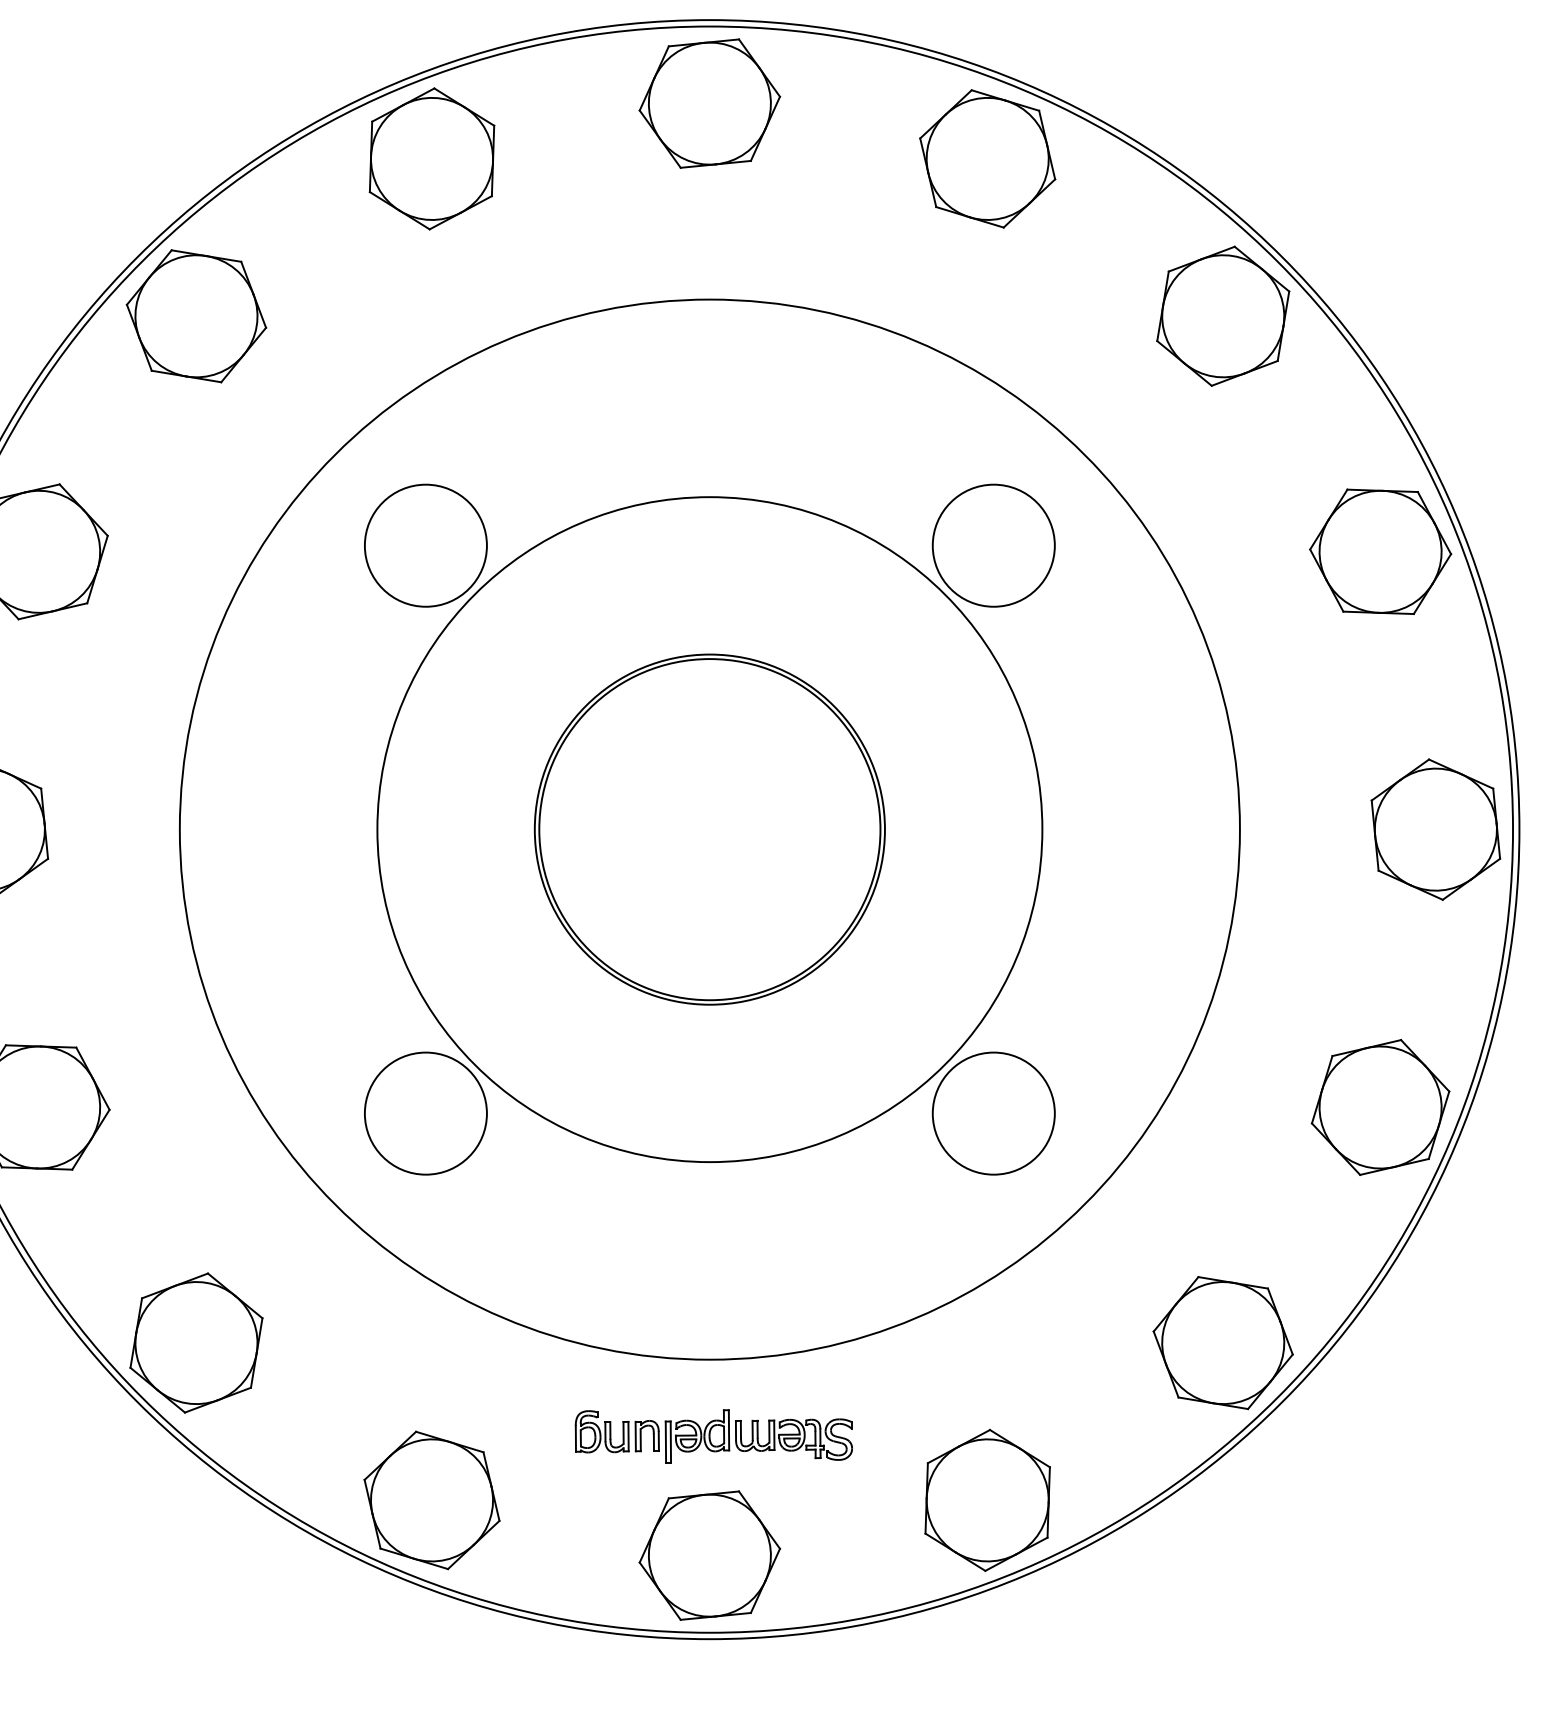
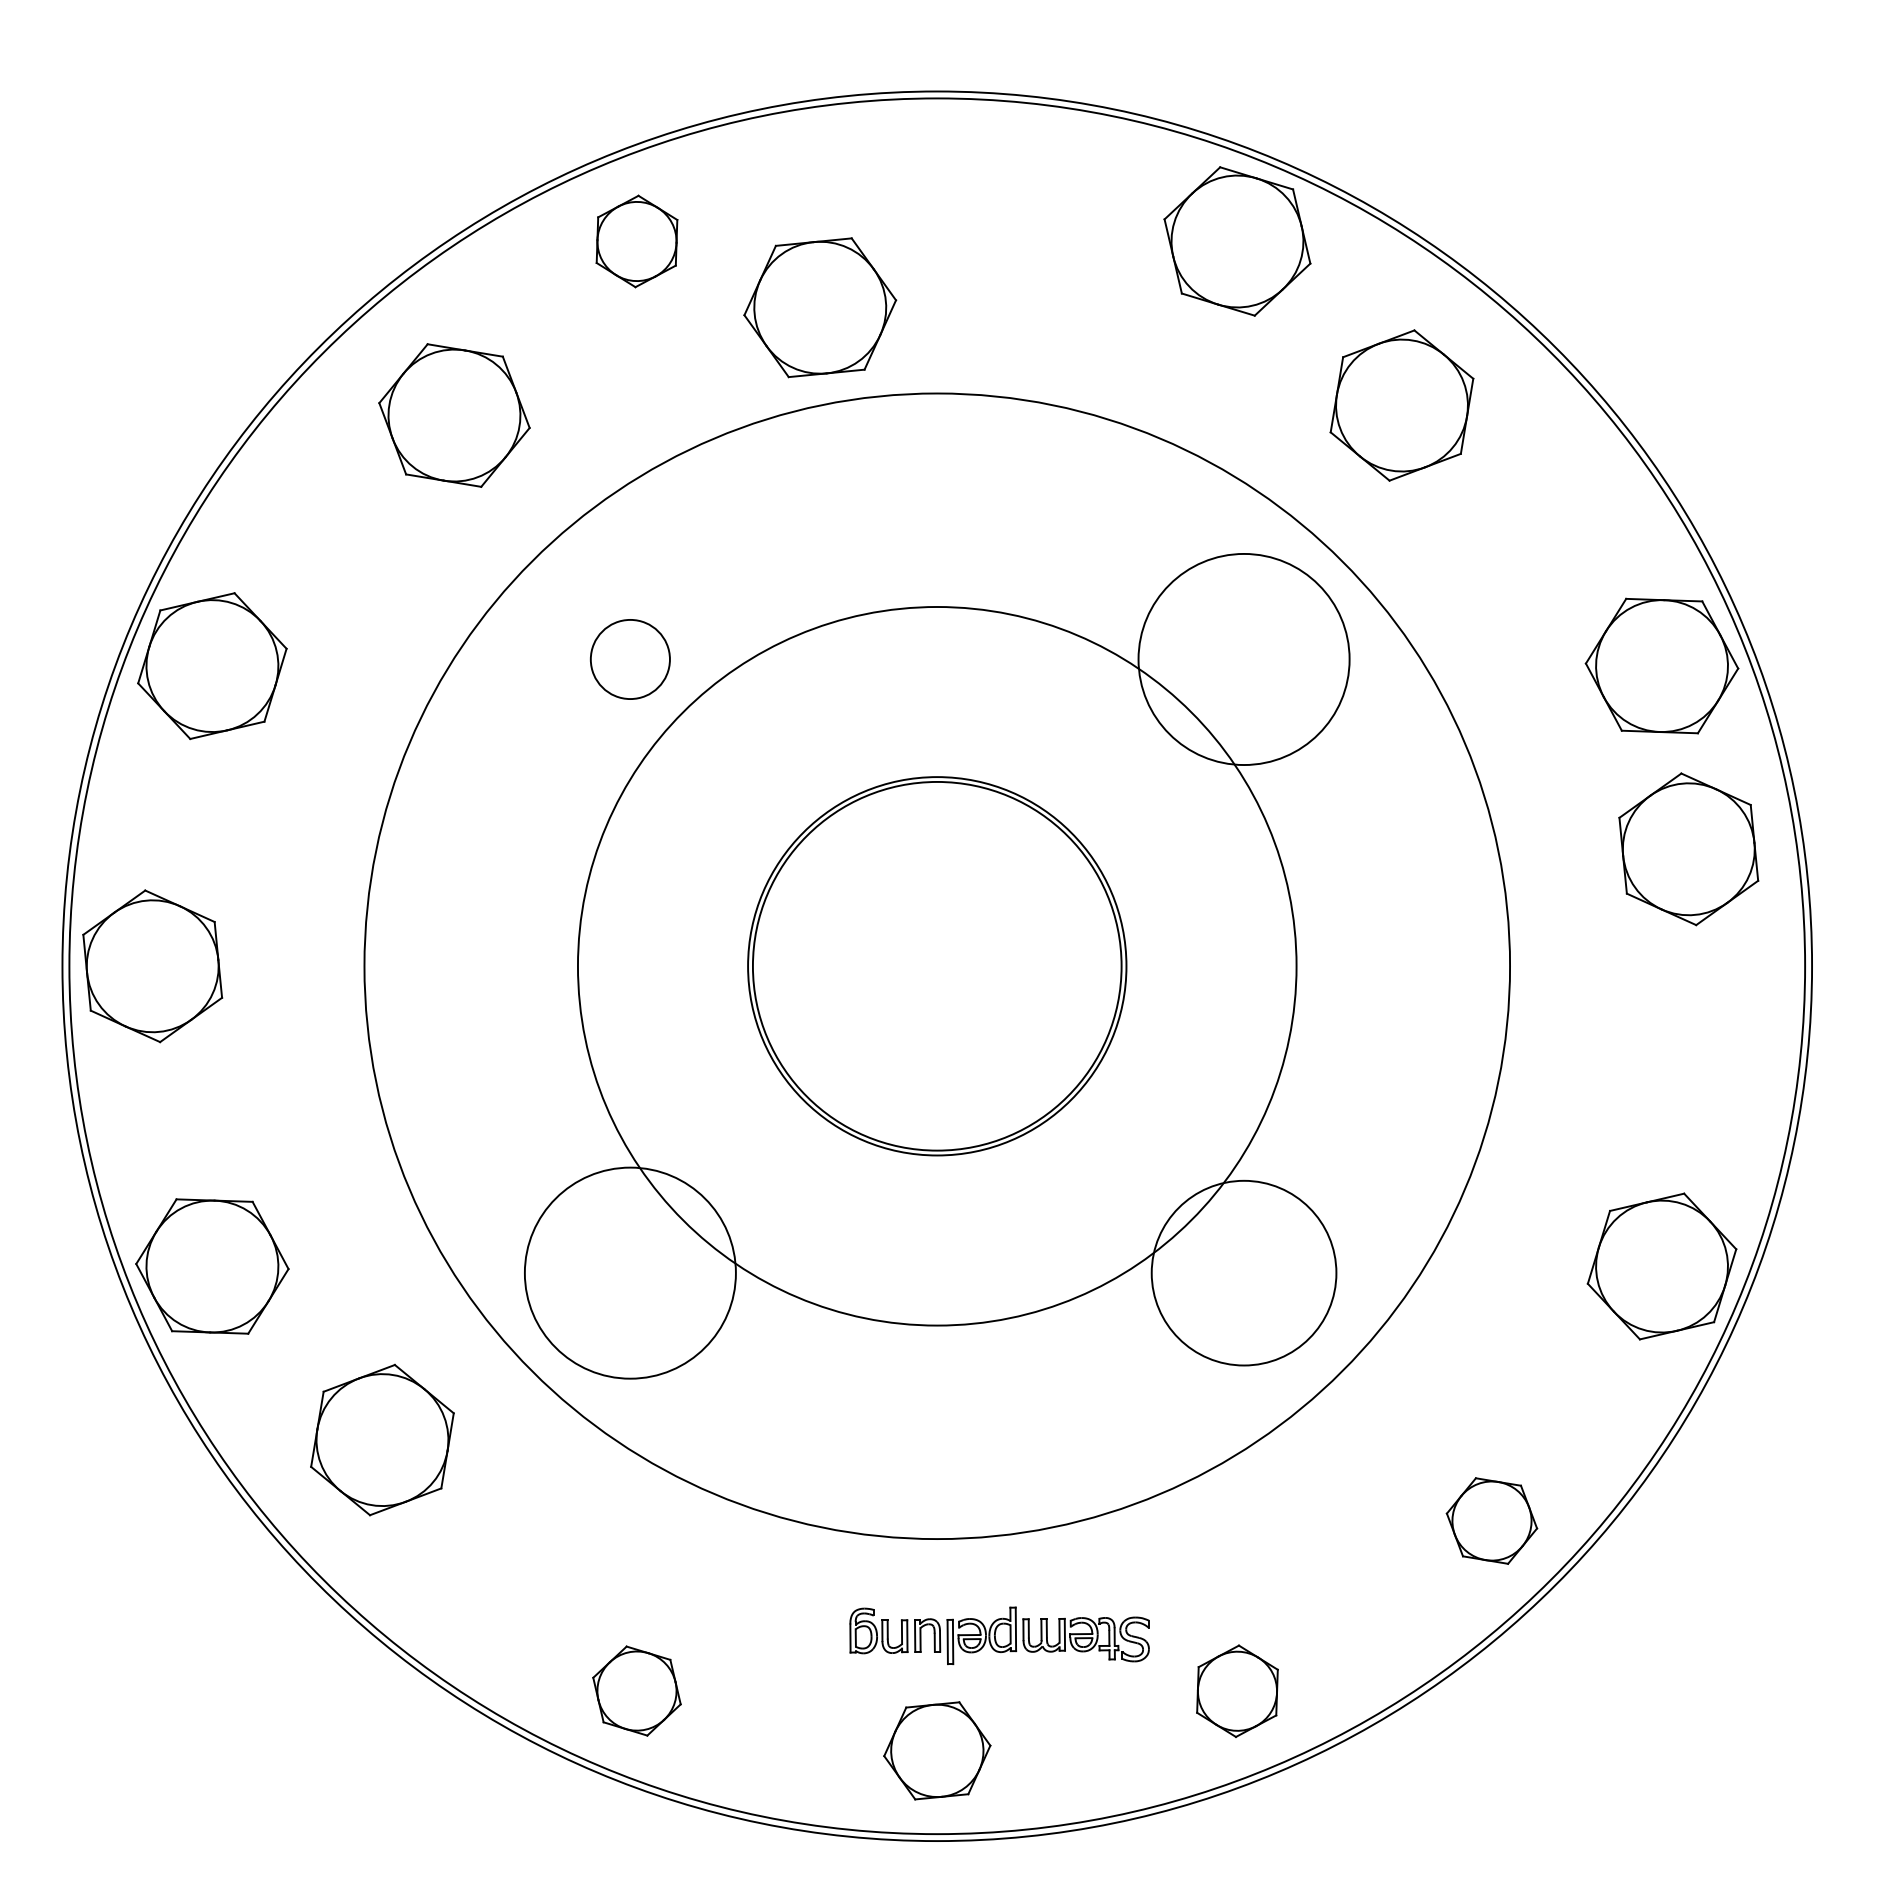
part: (710, 103) -> (820, 307), moved
part: (431, 158) -> (636, 241), size x0.6
part: (196, 316) -> (454, 415), moved
part: (1222, 316) -> (1401, 405), moved
circle: (426, 545) -> (630, 659), size x0.6
circle: (994, 545) -> (1244, 659), size x1.6
part: (1435, 829) -> (1688, 849), moved
circle: (426, 1113) -> (630, 1273), size x1.6
circle: (994, 1113) -> (1244, 1273), size x1.4
part: (196, 1342) -> (382, 1439), moved
part: (1222, 1342) -> (1491, 1520), size x0.6
part: (713, 1435) -> (999, 1635), moved
part: (431, 1499) -> (636, 1690), size x0.6
part: (987, 1500) -> (1237, 1691), size x0.6
part: (710, 1555) -> (937, 1750), size x0.7

